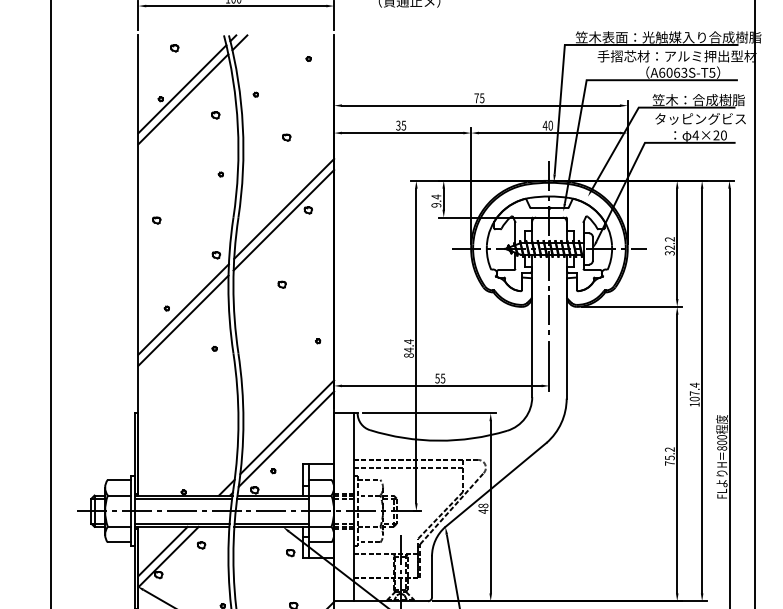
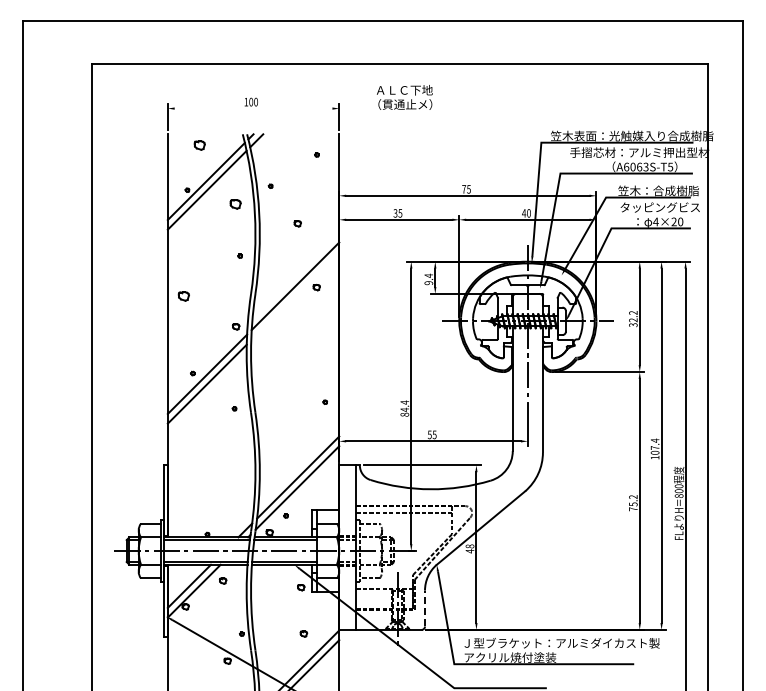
line: (236, 5) -> (253, 108), removed
part: (174, 48) -> (199, 145), size x1.6
part: (215, 115) -> (235, 204), size x1.6
part: (156, 220) -> (183, 296), size x1.6
line: (284, 220) -> (295, 296), removed
part: (281, 284) -> (293, 352), removed
line: (432, 576) -> (425, 608), solid -> dashed

